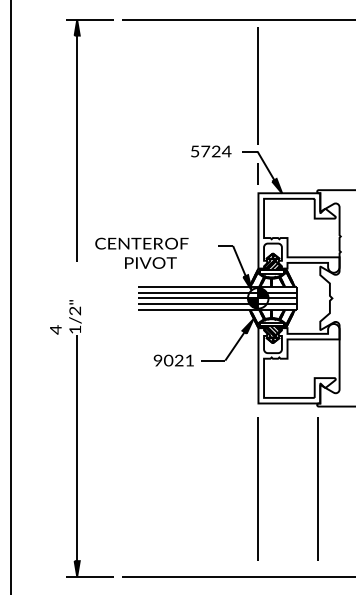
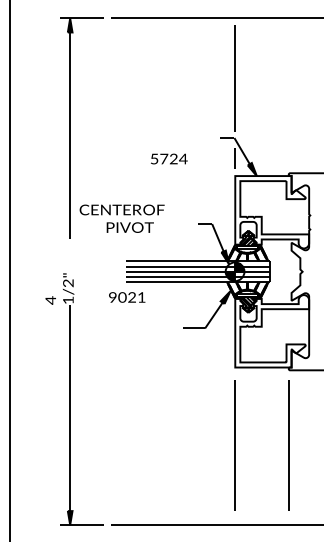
text: (211, 150) -> (169, 158), moved
text: (141, 253) -> (121, 218), moved
text: (174, 360) -> (127, 297), moved

